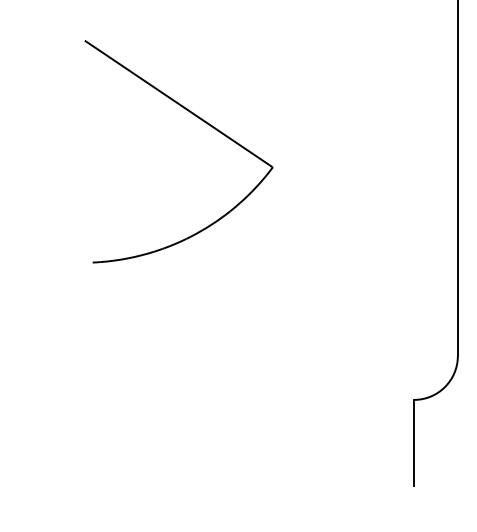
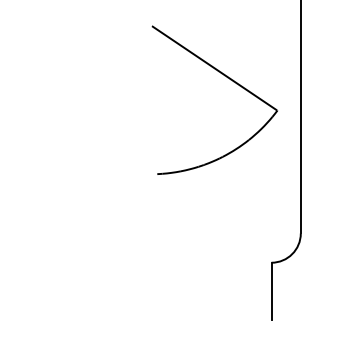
part: (197, 119) -> (227, 78), moved

